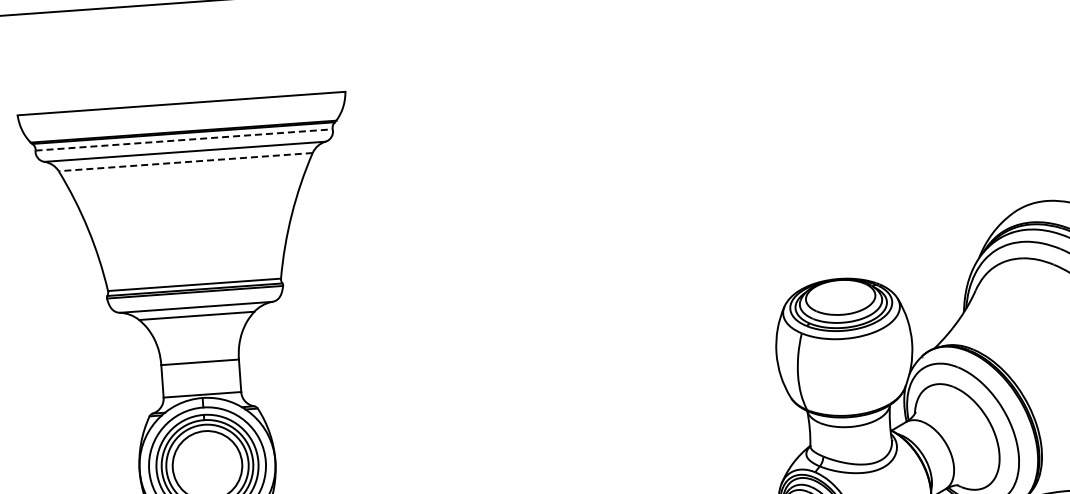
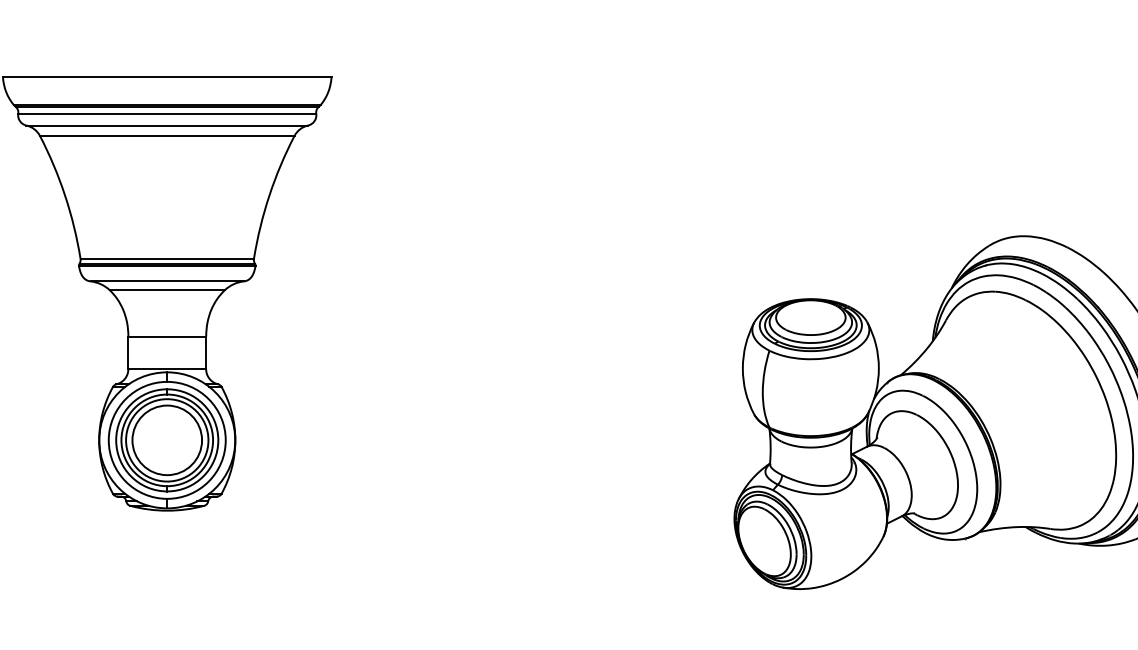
line: (184, 139) -> (167, 113), dashed -> solid
line: (184, 161) -> (166, 135), dashed -> solid

